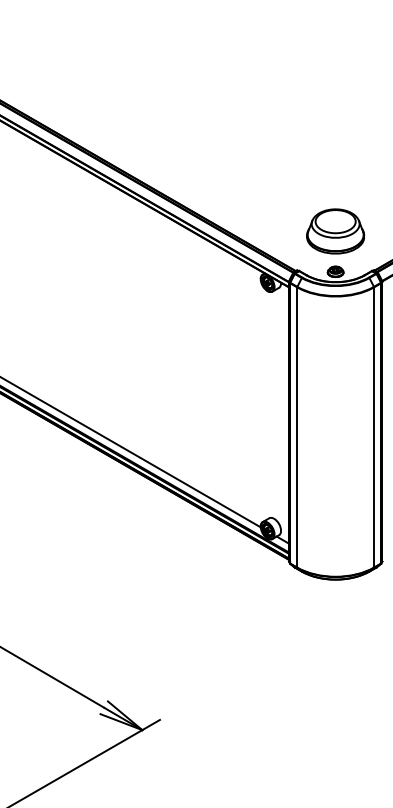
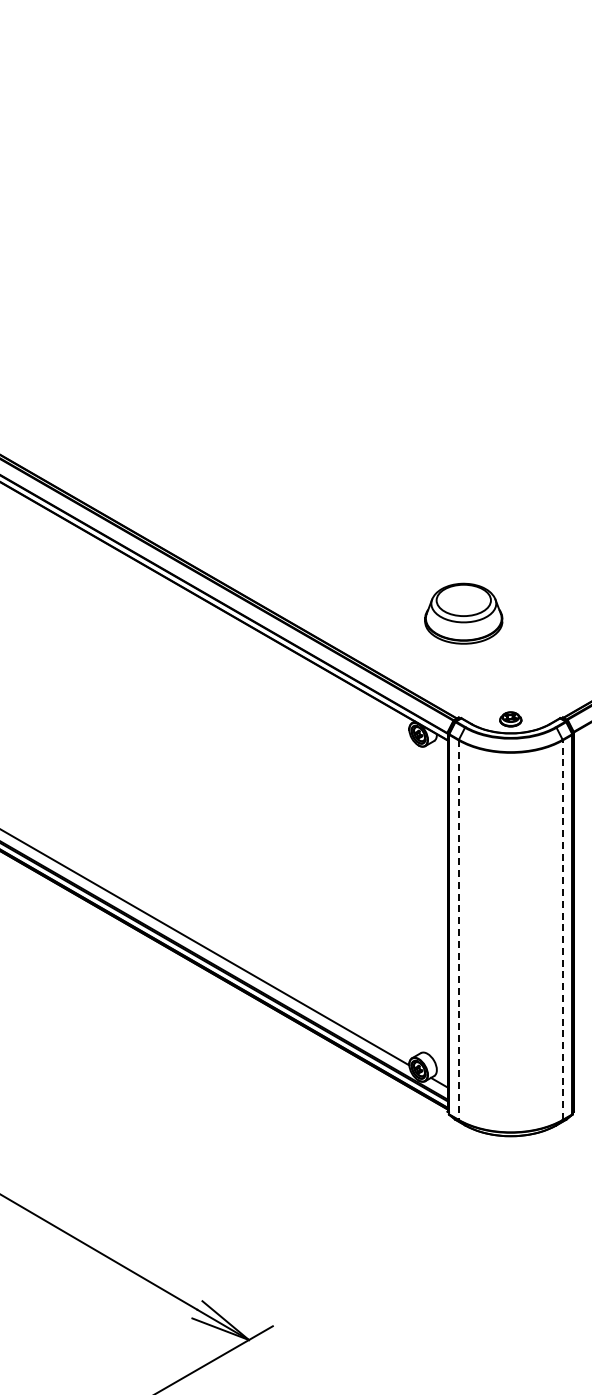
part: (335, 231) -> (463, 613), moved
line: (297, 427) -> (458, 930), solid -> dashed
line: (373, 427) -> (562, 930), solid -> dashed

